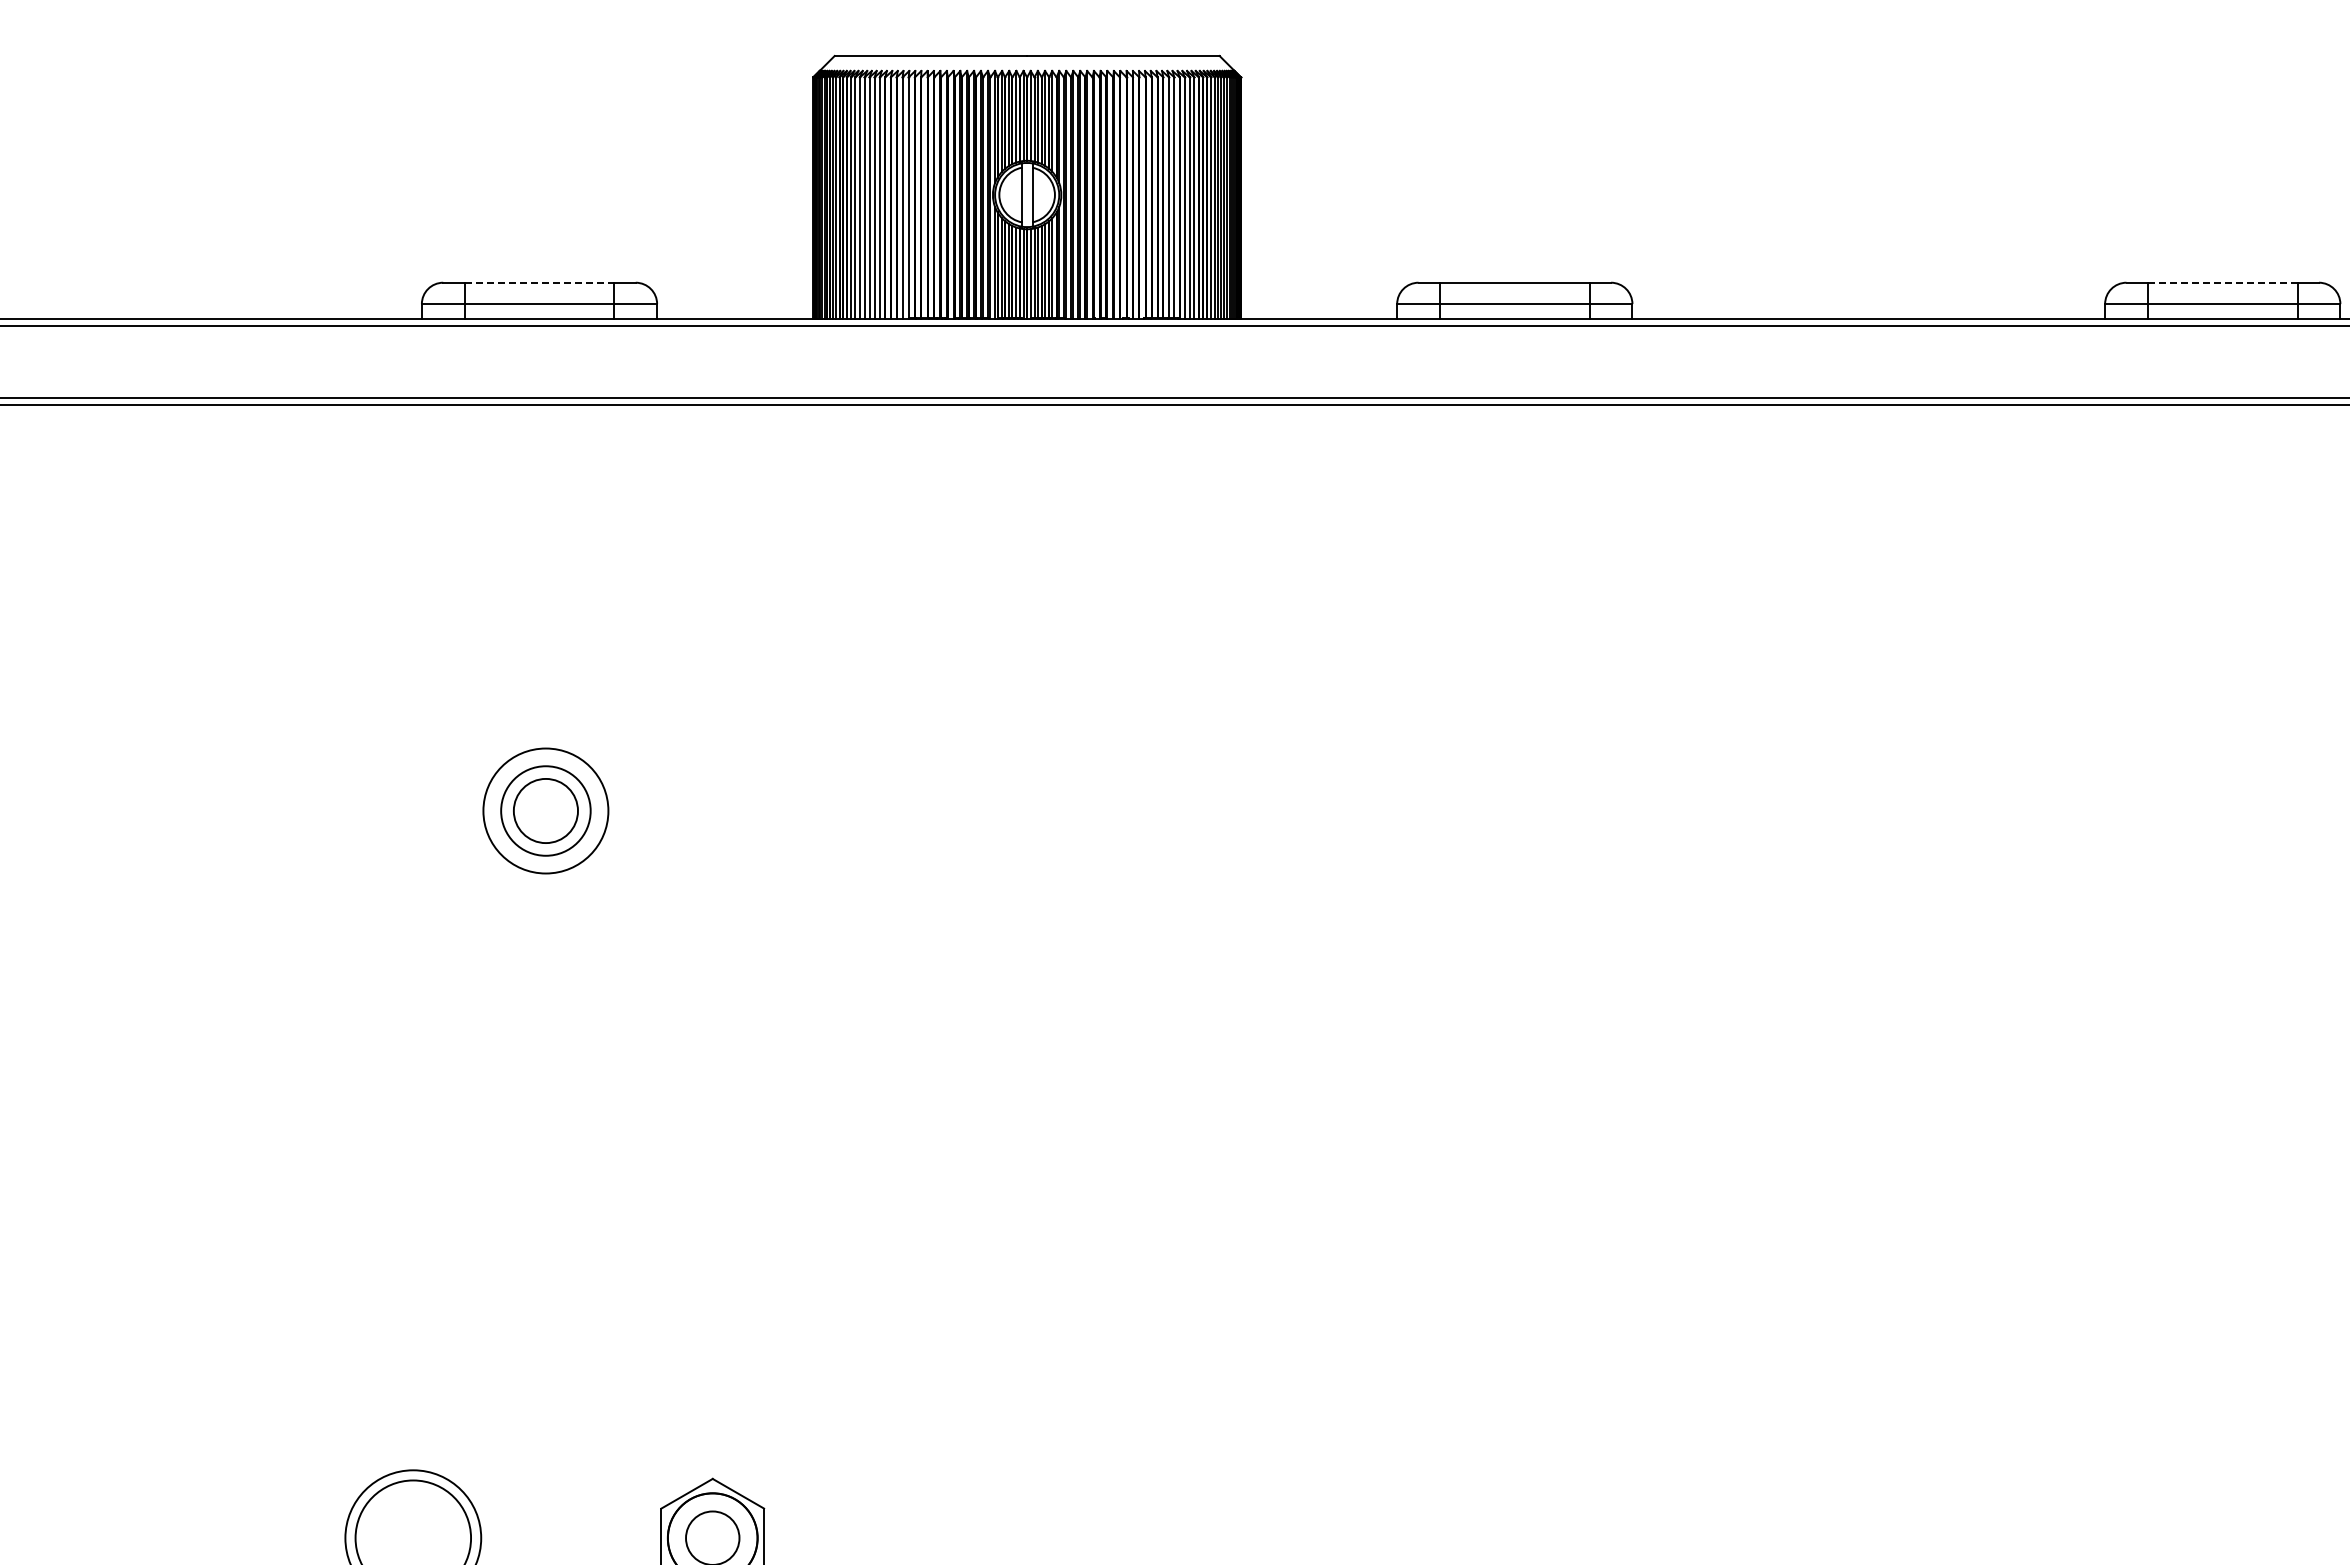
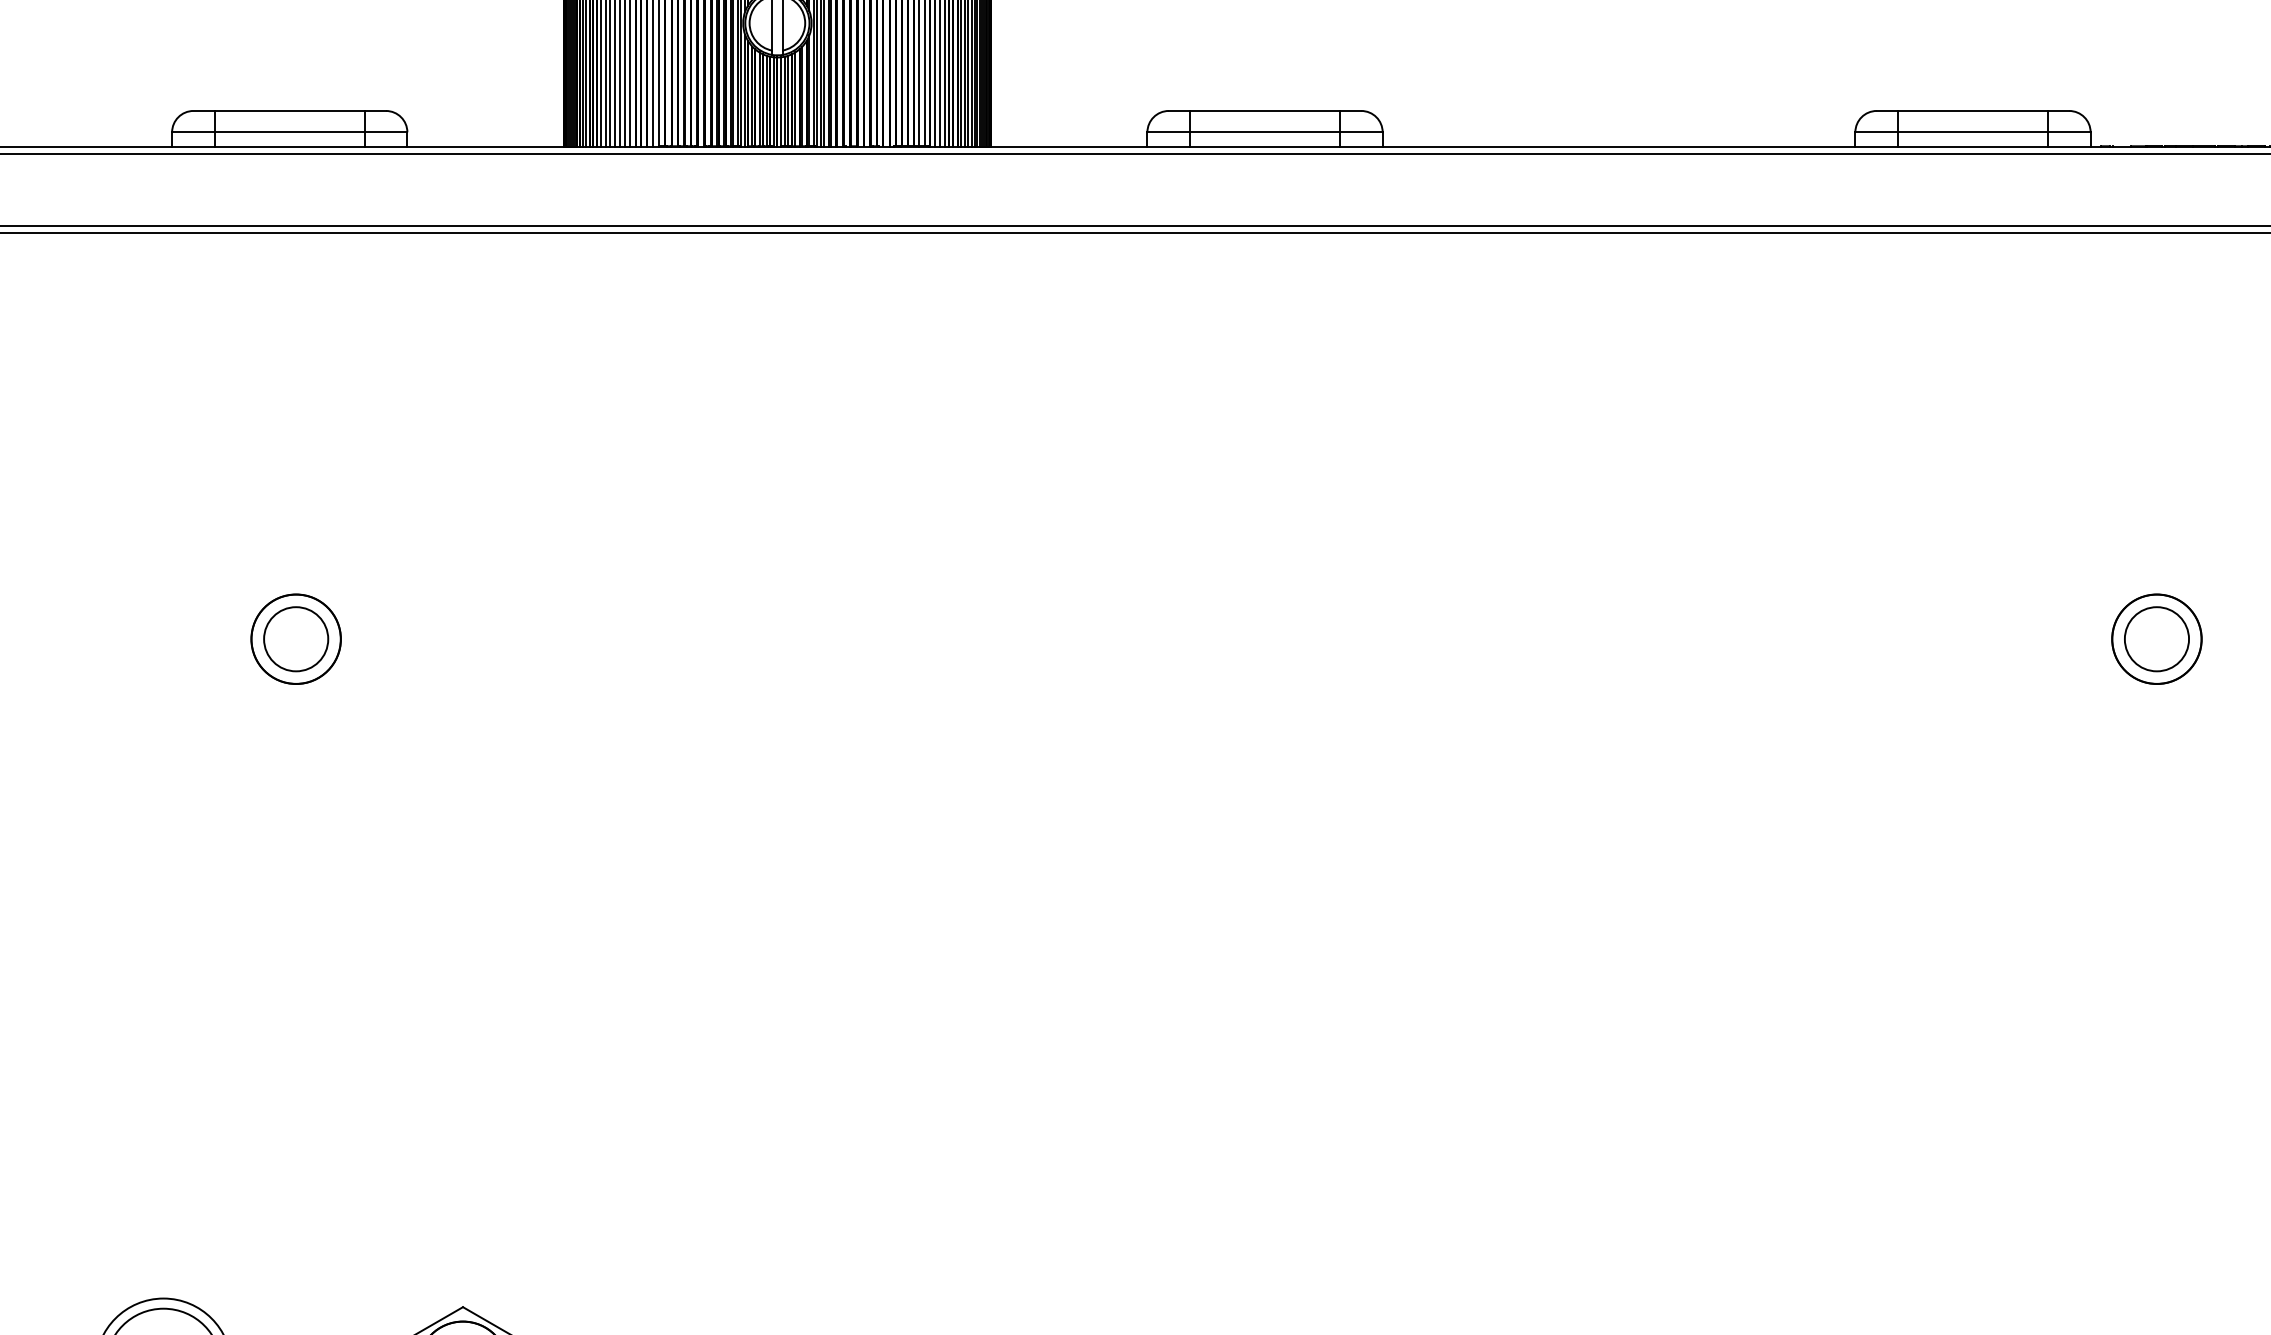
line: (539, 282) -> (289, 110), dashed -> solid
line: (2222, 282) -> (1972, 110), dashed -> solid
circle: (545, 810) -> (295, 638), size x0.71

